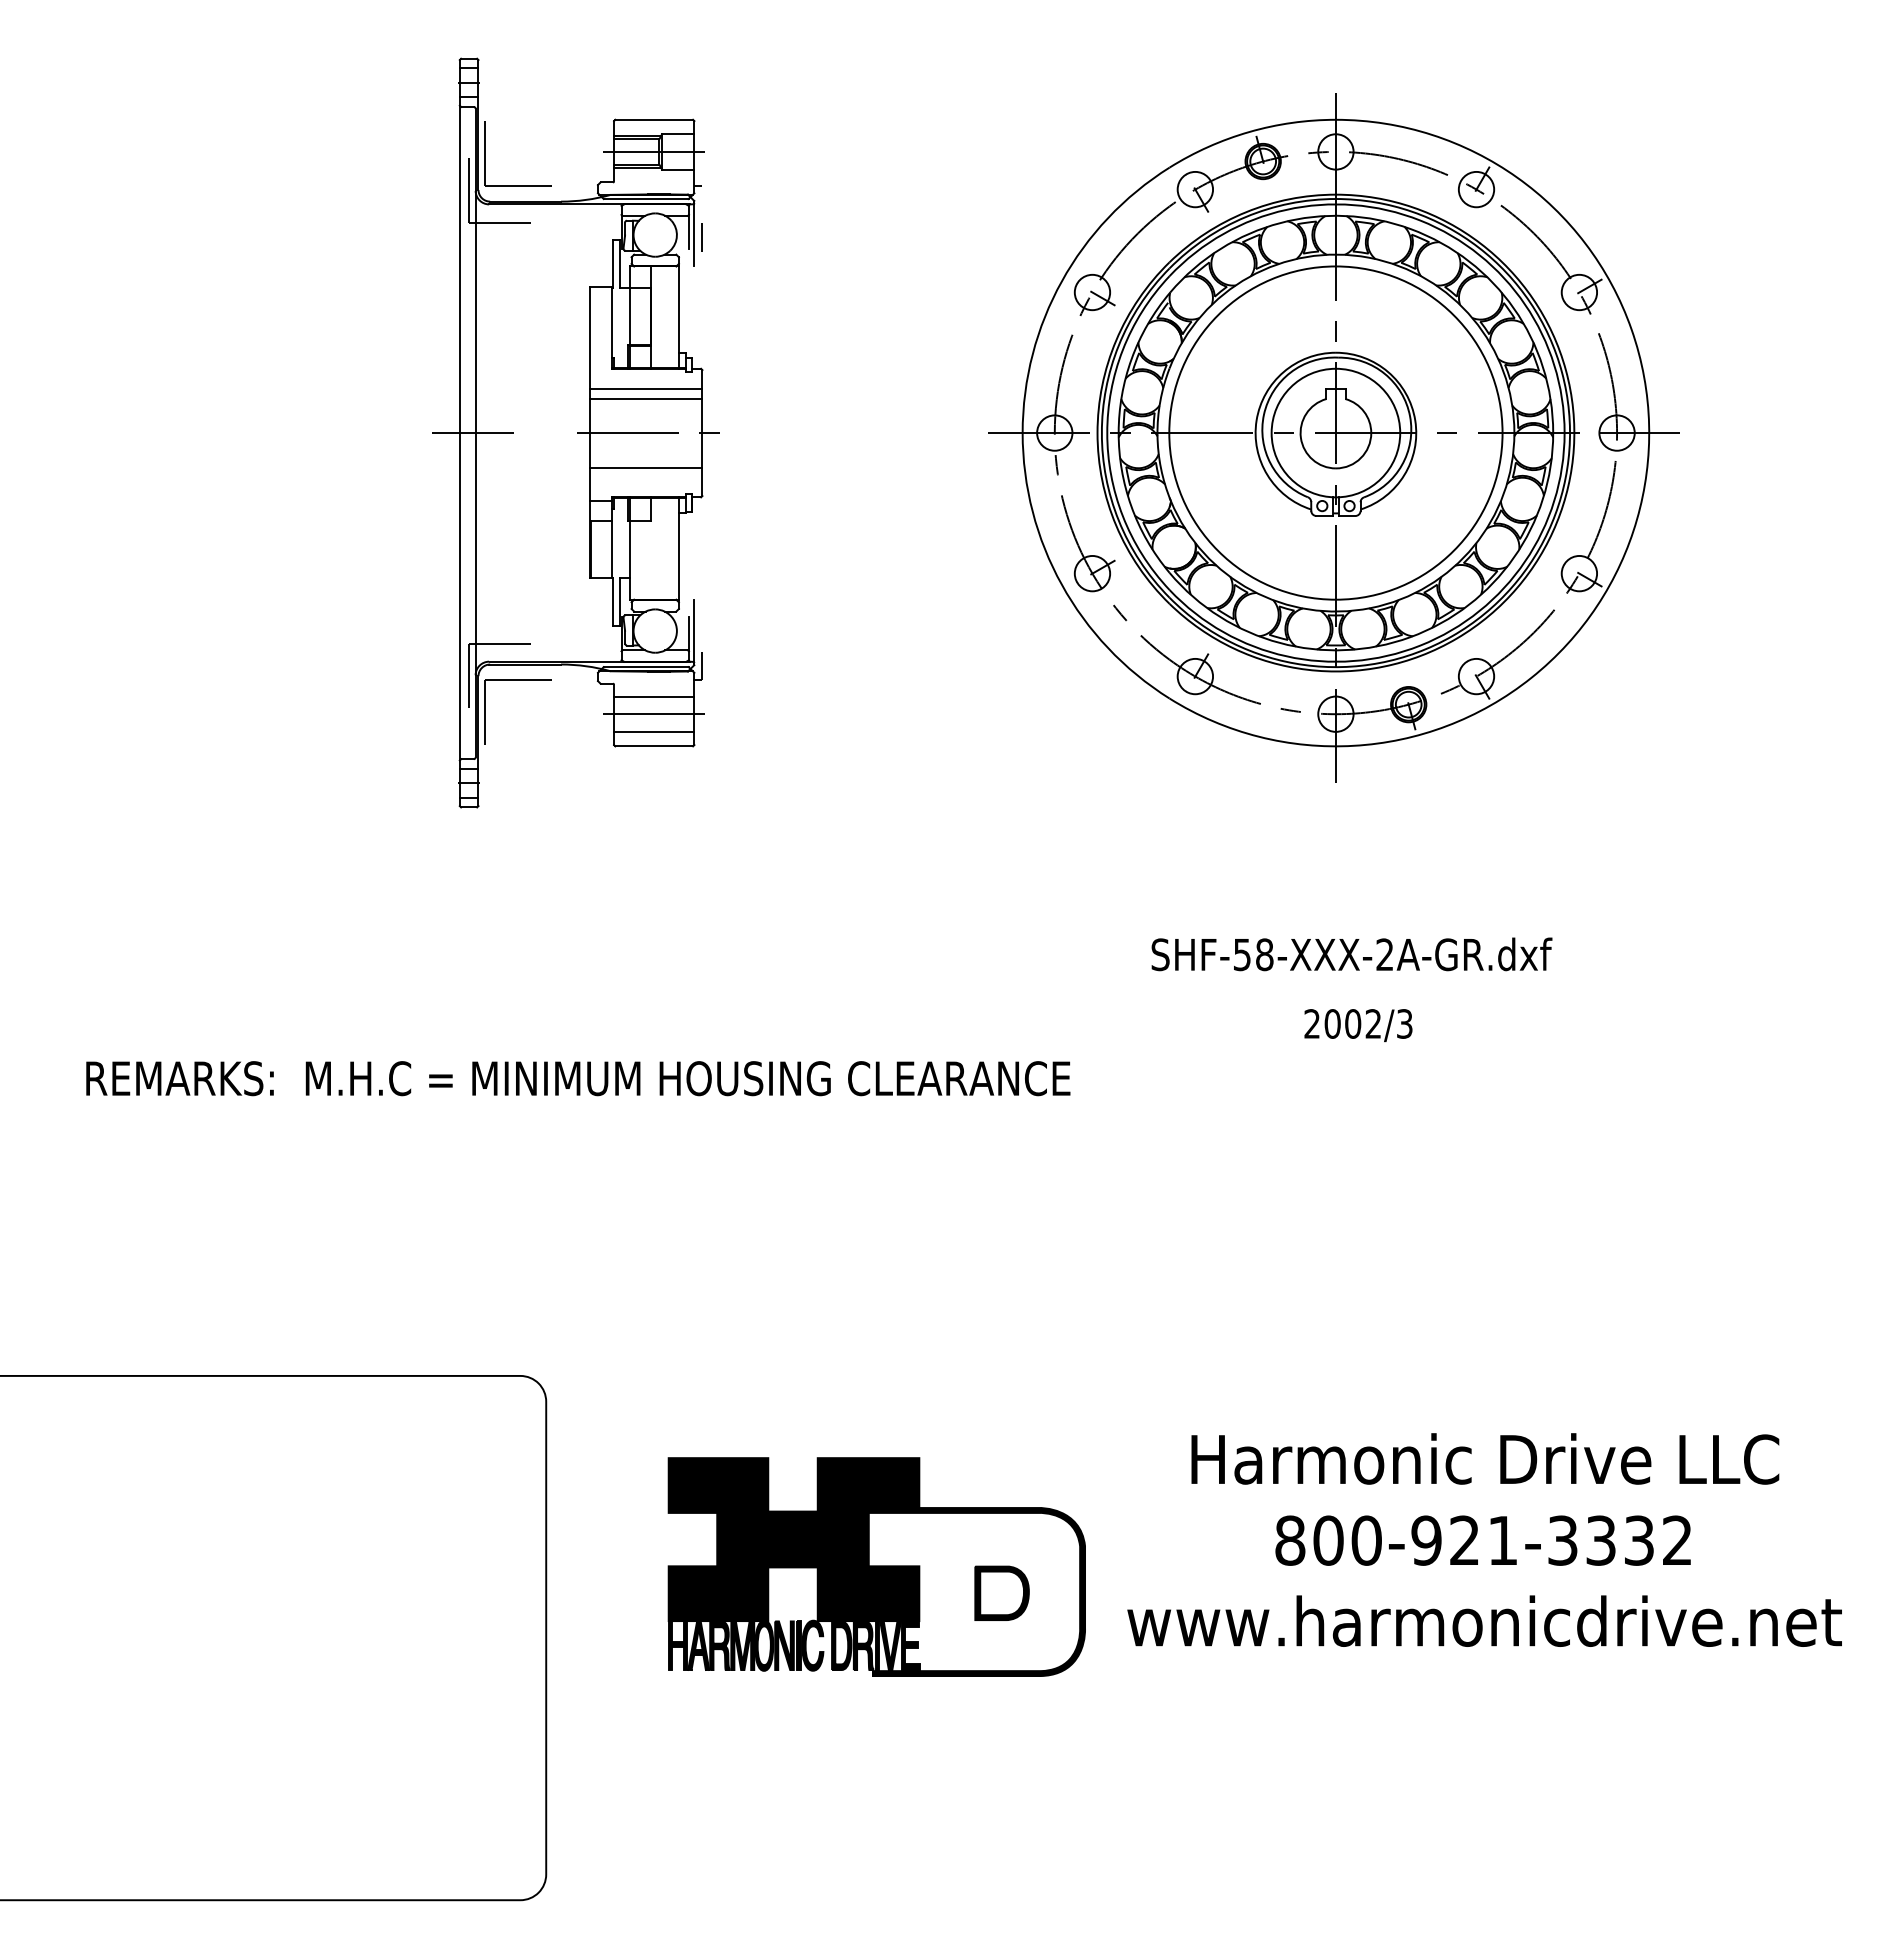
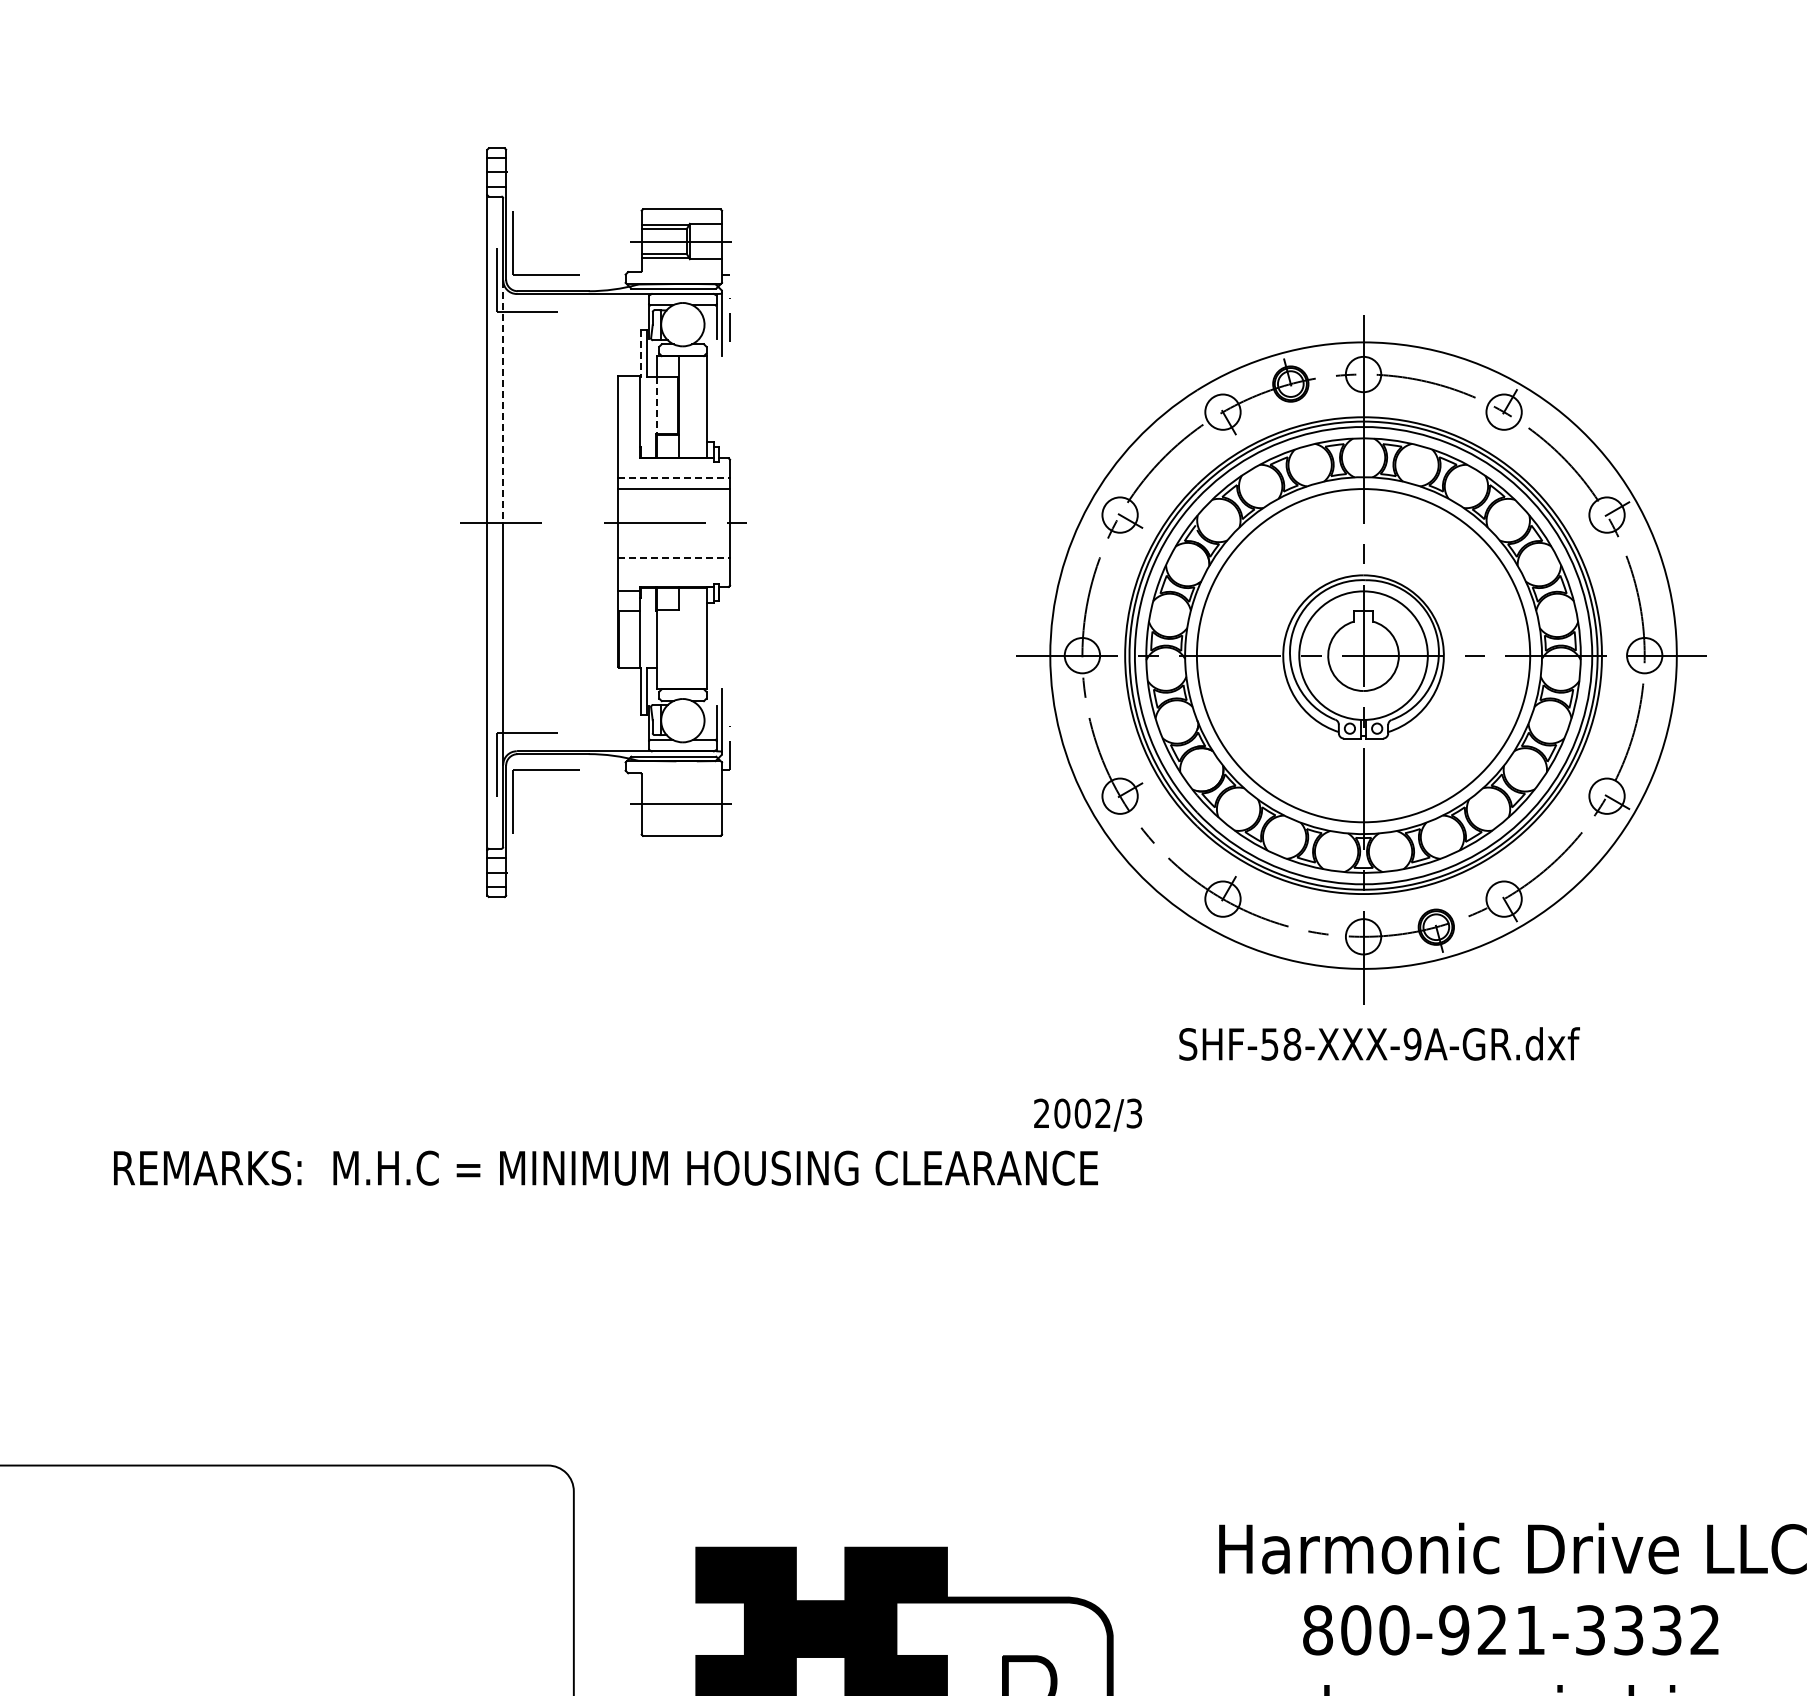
line: (613, 264) -> (641, 354), solid -> dashed
line: (475, 312) -> (503, 402), solid -> dashed
line: (629, 316) -> (657, 406), solid -> dashed
line: (646, 388) -> (674, 478), solid -> dashed
part: (1333, 437) -> (1361, 660), moved
line: (646, 468) -> (674, 558), solid -> dashed
line: (654, 696) -> (682, 786), removed
line: (654, 731) -> (682, 821), removed
text: (1384, 954) -> (1412, 1044), SHF-58-XXX-2A-GR.dxf -> SHF-58-XXX-9A-GR.dxf
text: (1358, 1025) -> (1088, 1115), moved

